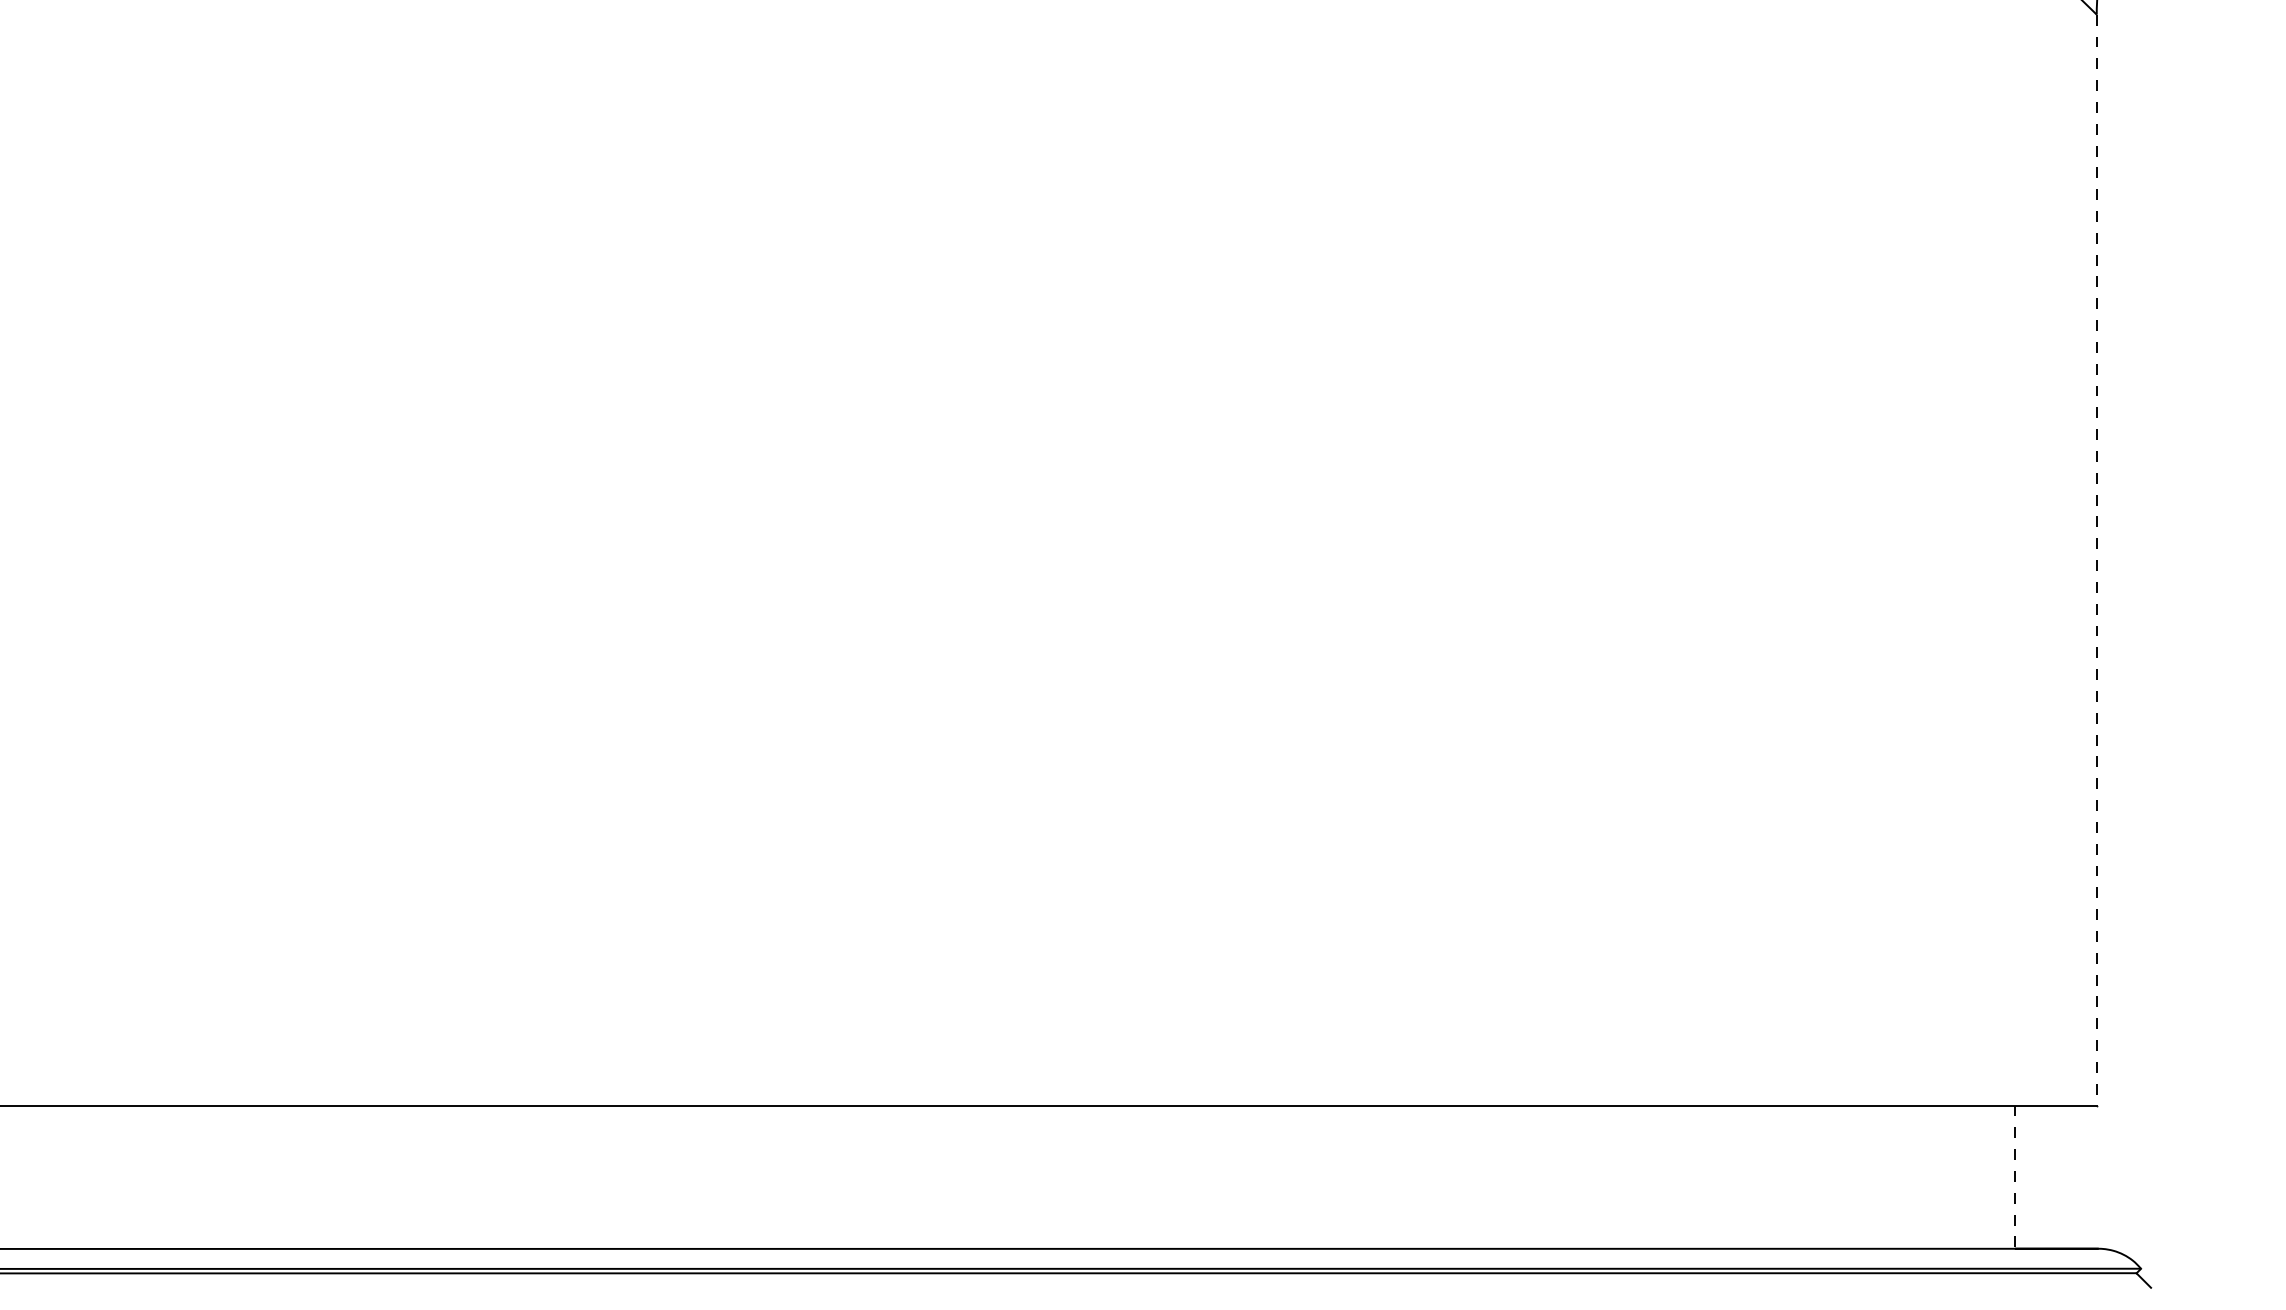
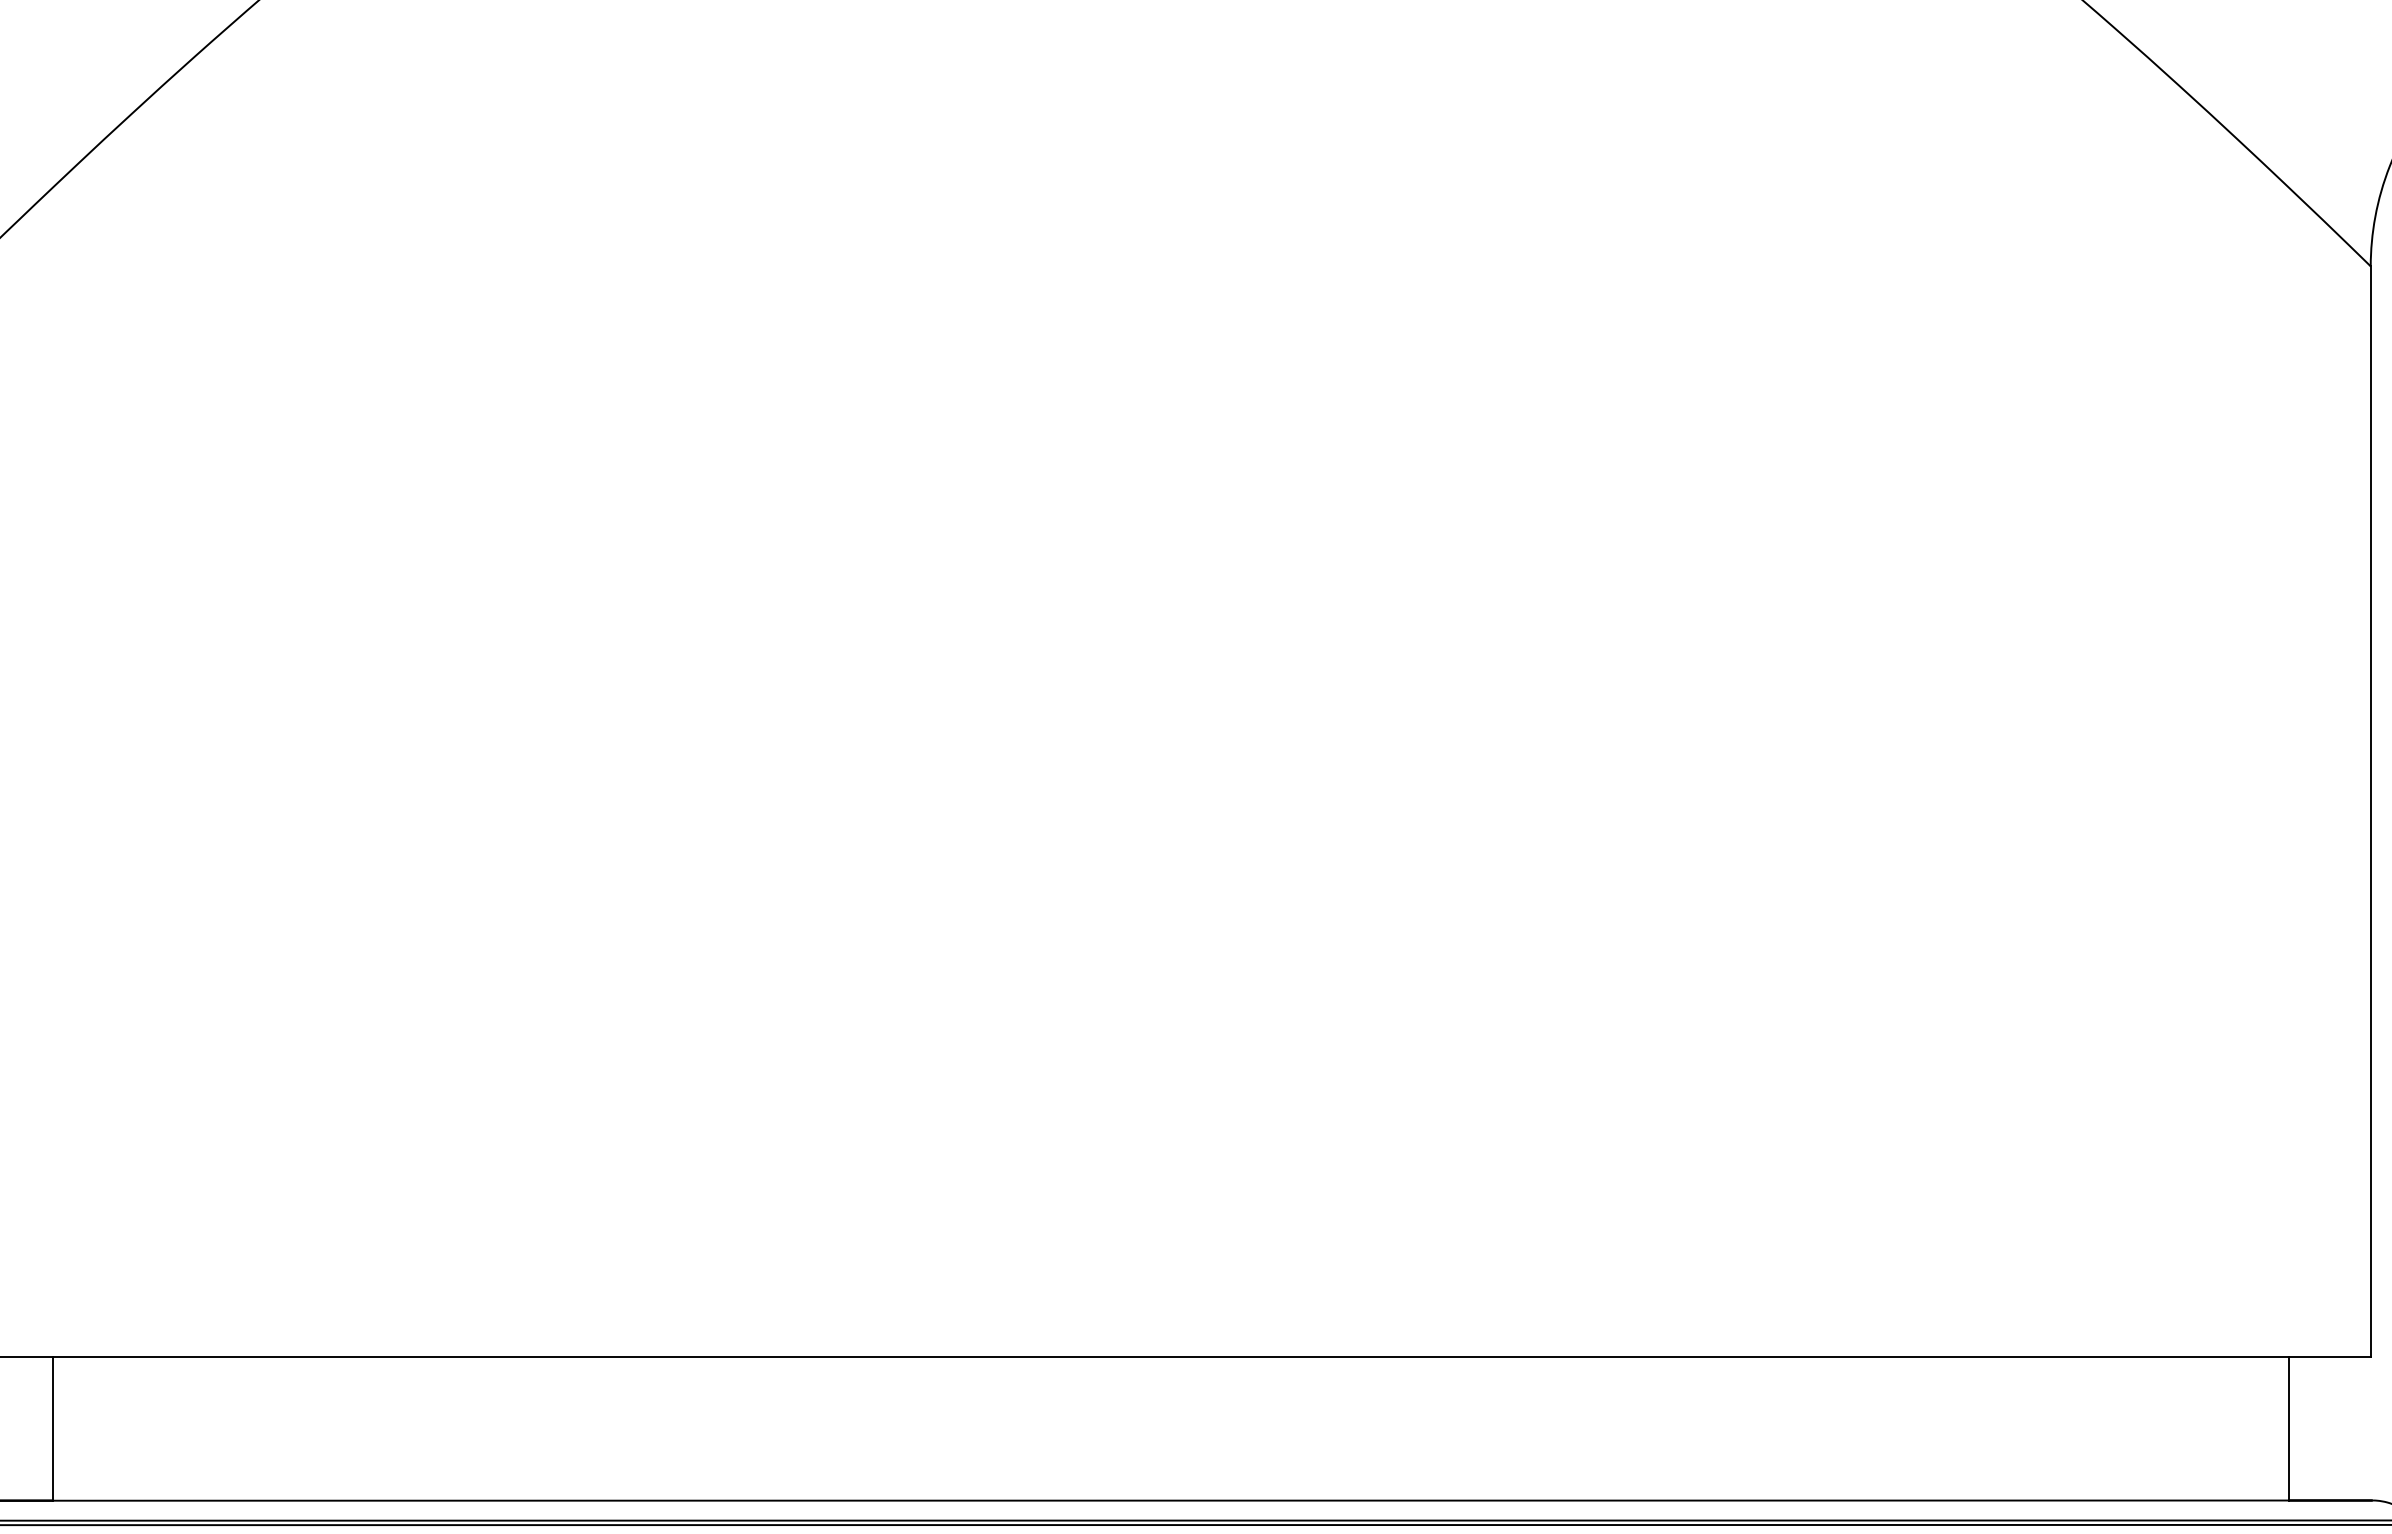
line: (2096, 560) -> (2370, 812), dashed -> solid
line: (2014, 1176) -> (2288, 1428), dashed -> solid

